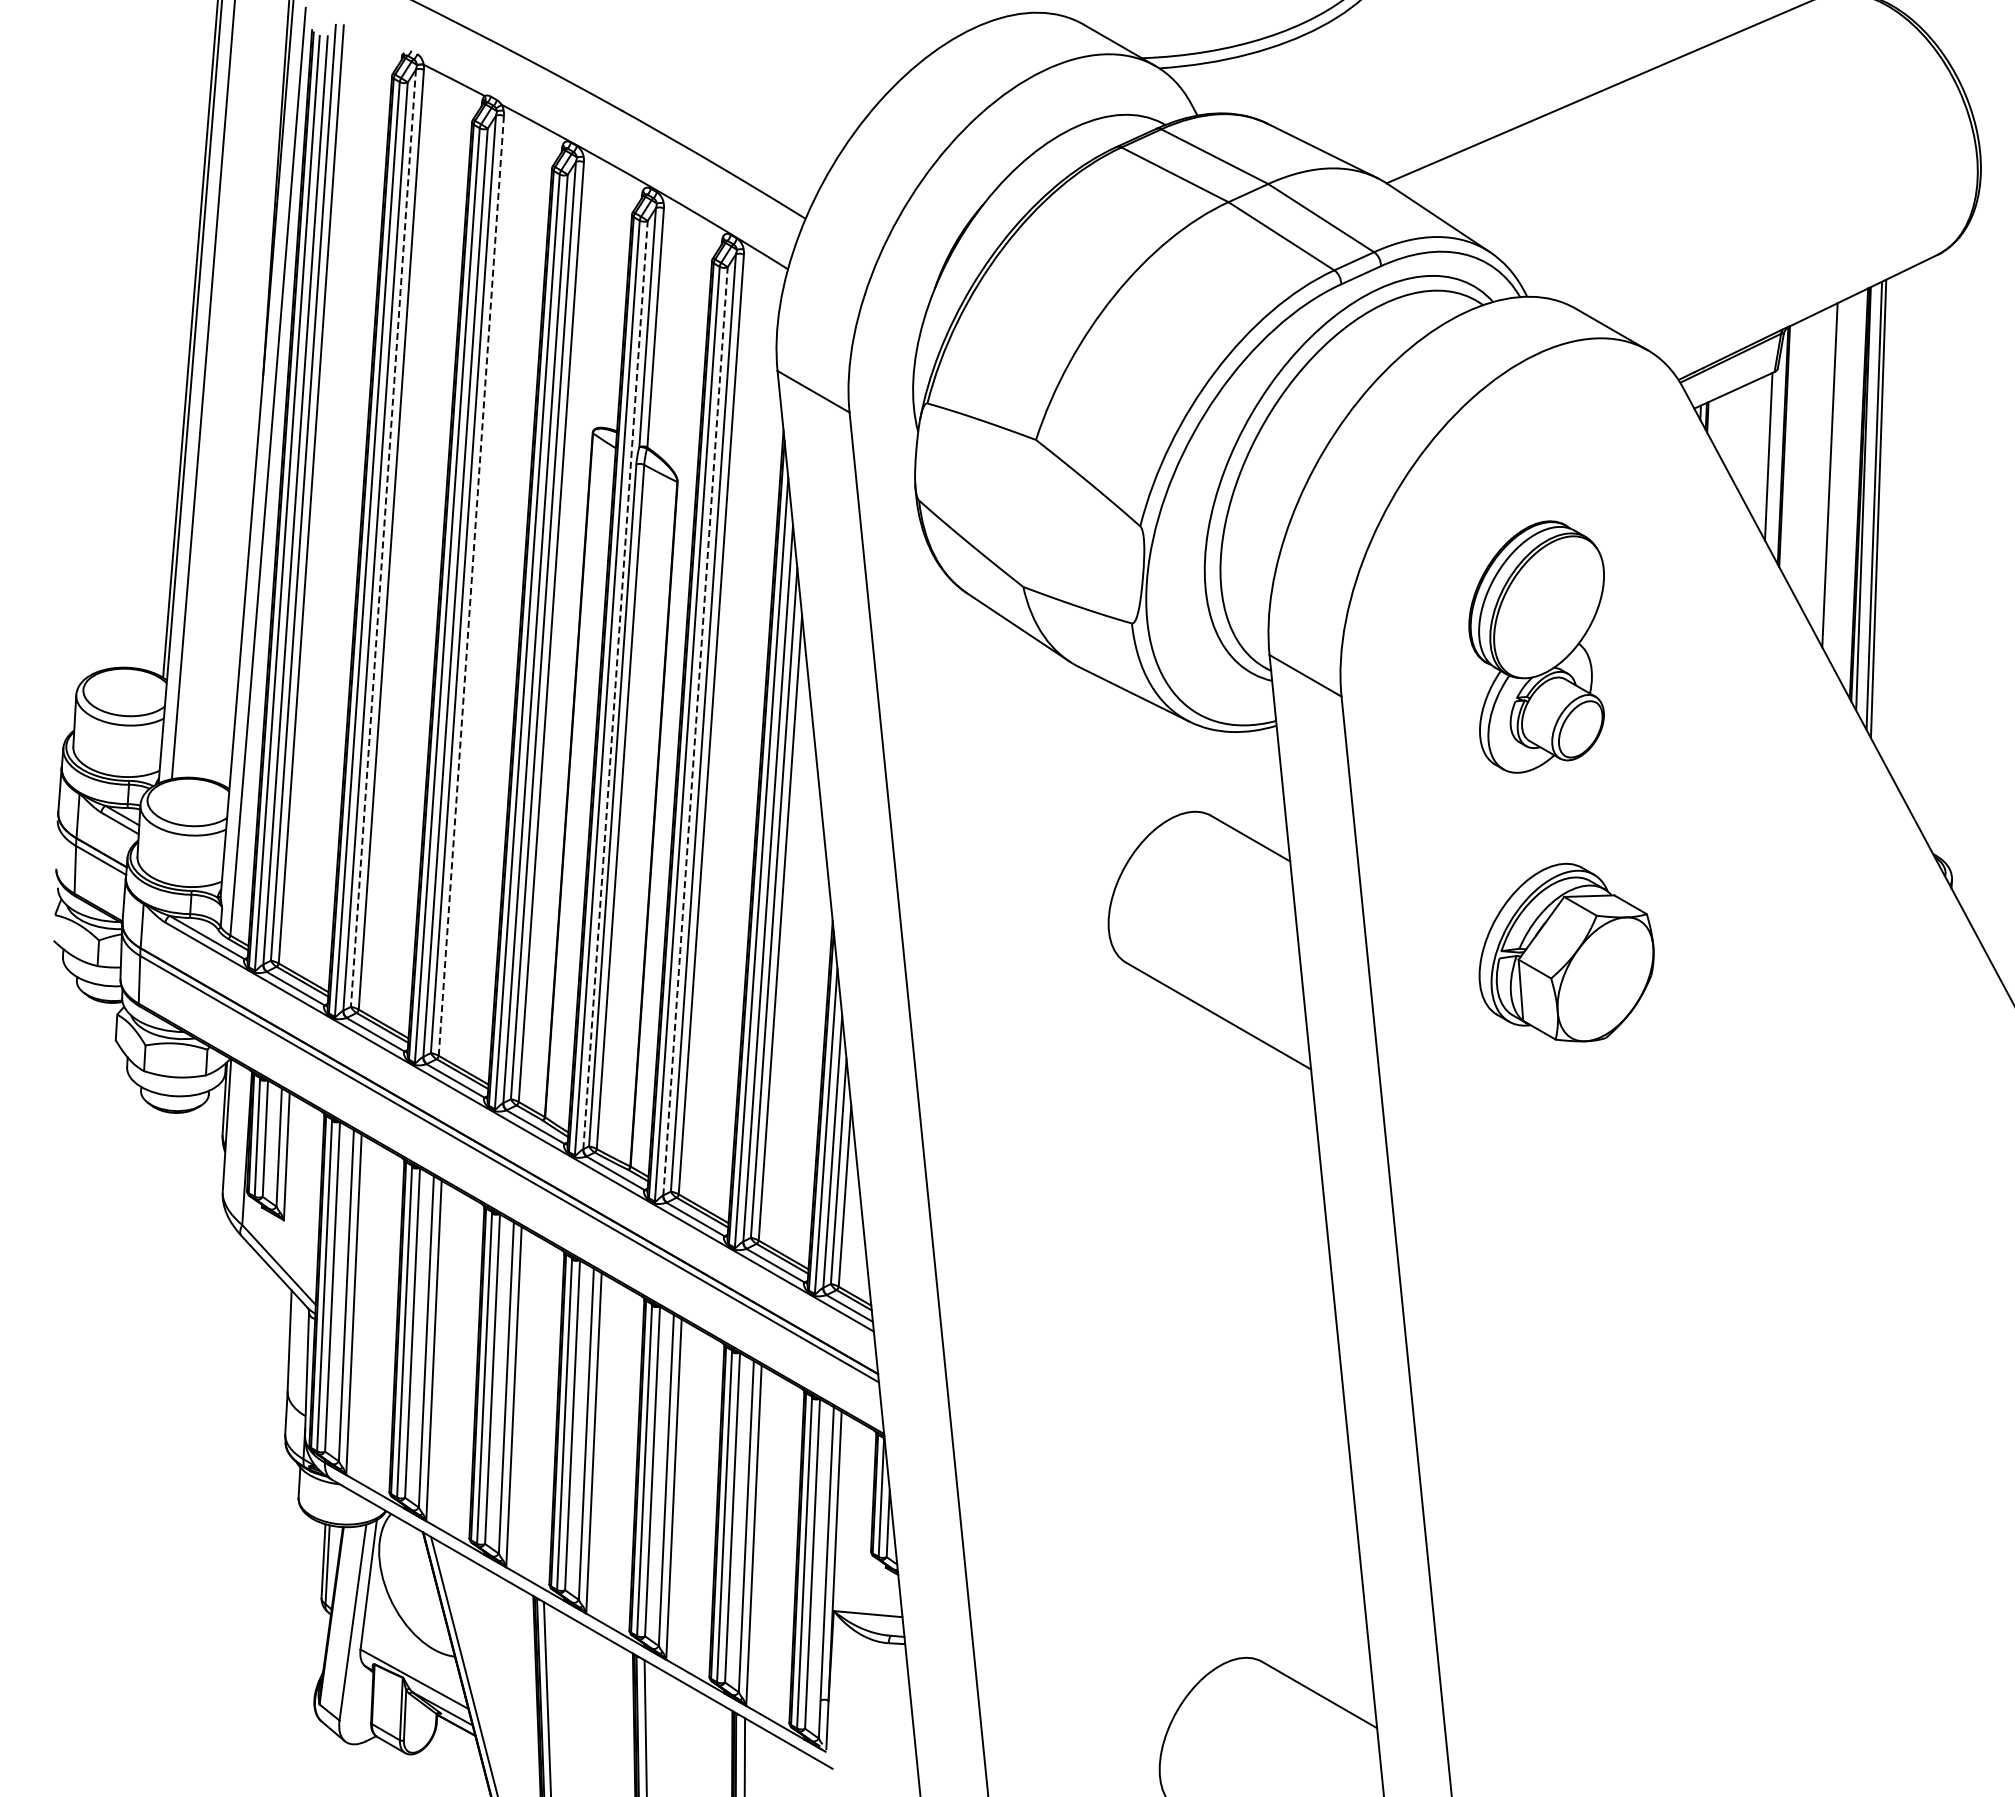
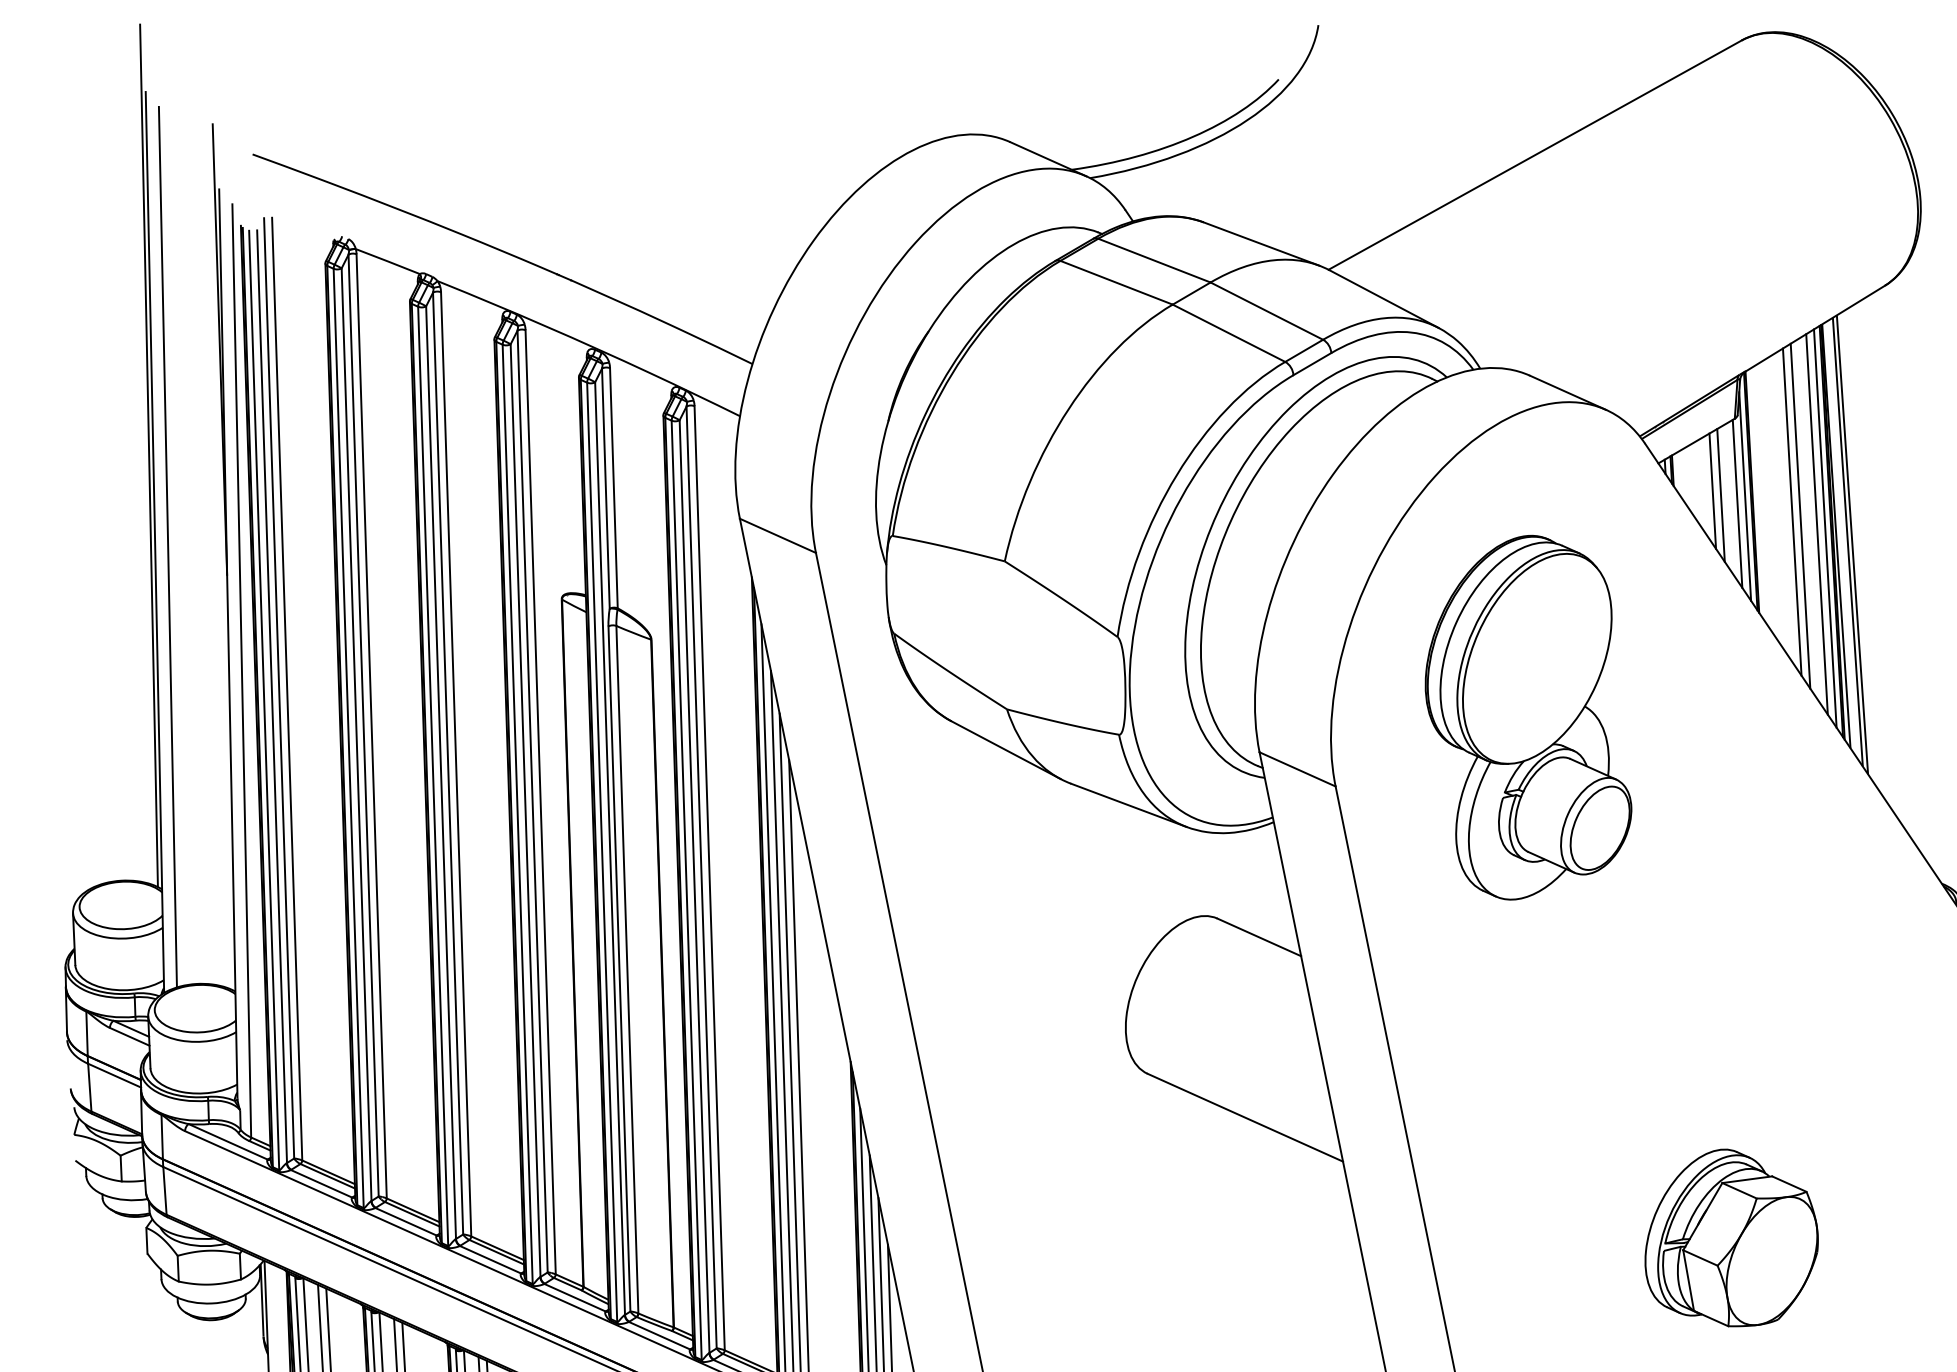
line: (1744, 441) -> (1711, 491), added
line: (1753, 446) -> (1721, 495), added
line: (1776, 450) -> (1744, 496), added
line: (1821, 470) -> (1791, 512), added
line: (1845, 484) -> (1816, 523), added
line: (1853, 489) -> (1825, 527), added
line: (383, 538) -> (363, 725), dashed -> solid
line: (471, 586) -> (456, 764), dashed -> solid
part: (1536, 646) -> (1525, 716), size x1.43
line: (615, 684) -> (609, 847), dashed -> solid
line: (695, 730) -> (694, 885), dashed -> solid
part: (1566, 952) -> (1730, 1238), moved

